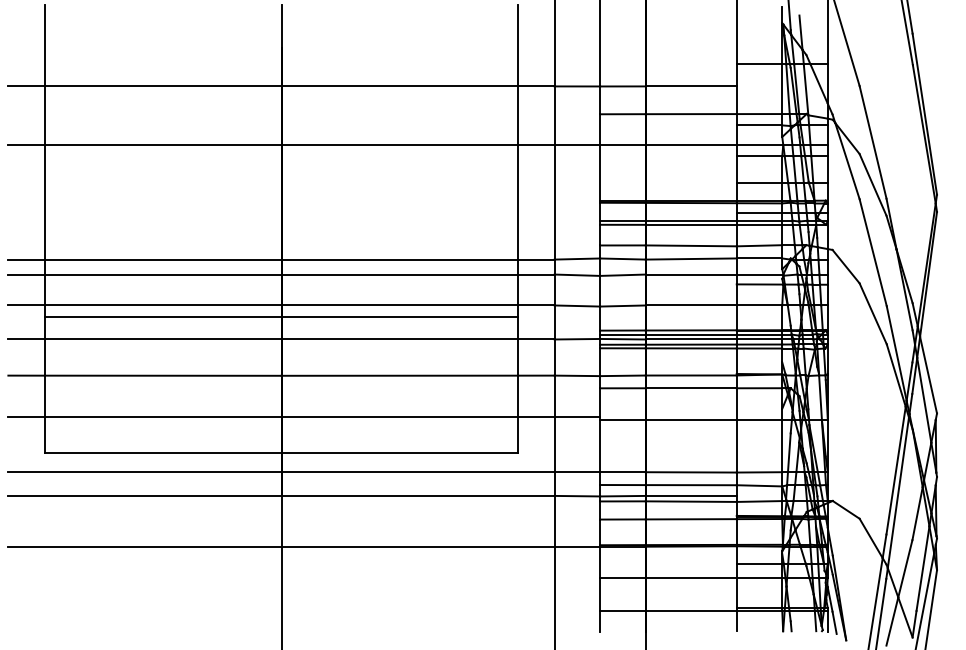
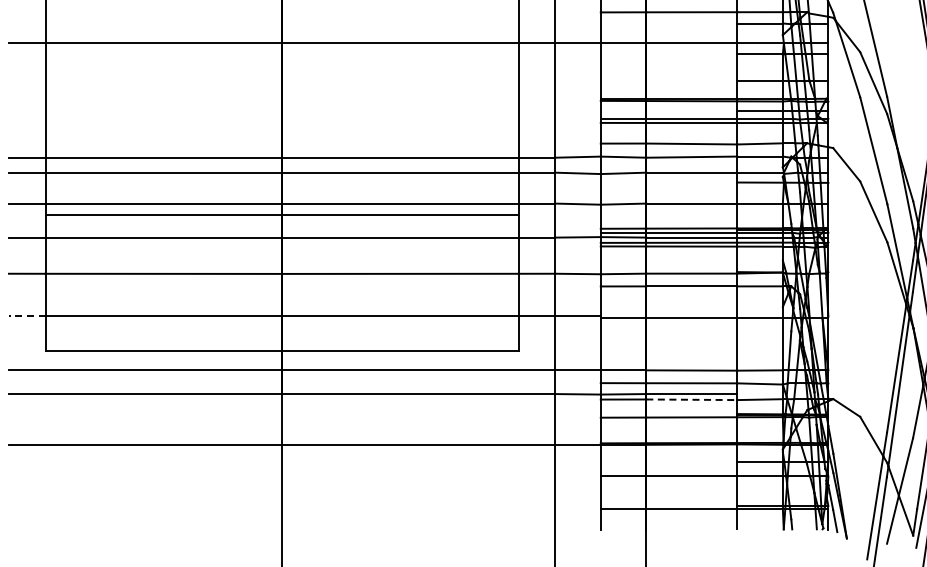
line: (26, 417) -> (27, 315), solid -> dashed
line: (691, 501) -> (692, 399), solid -> dashed

